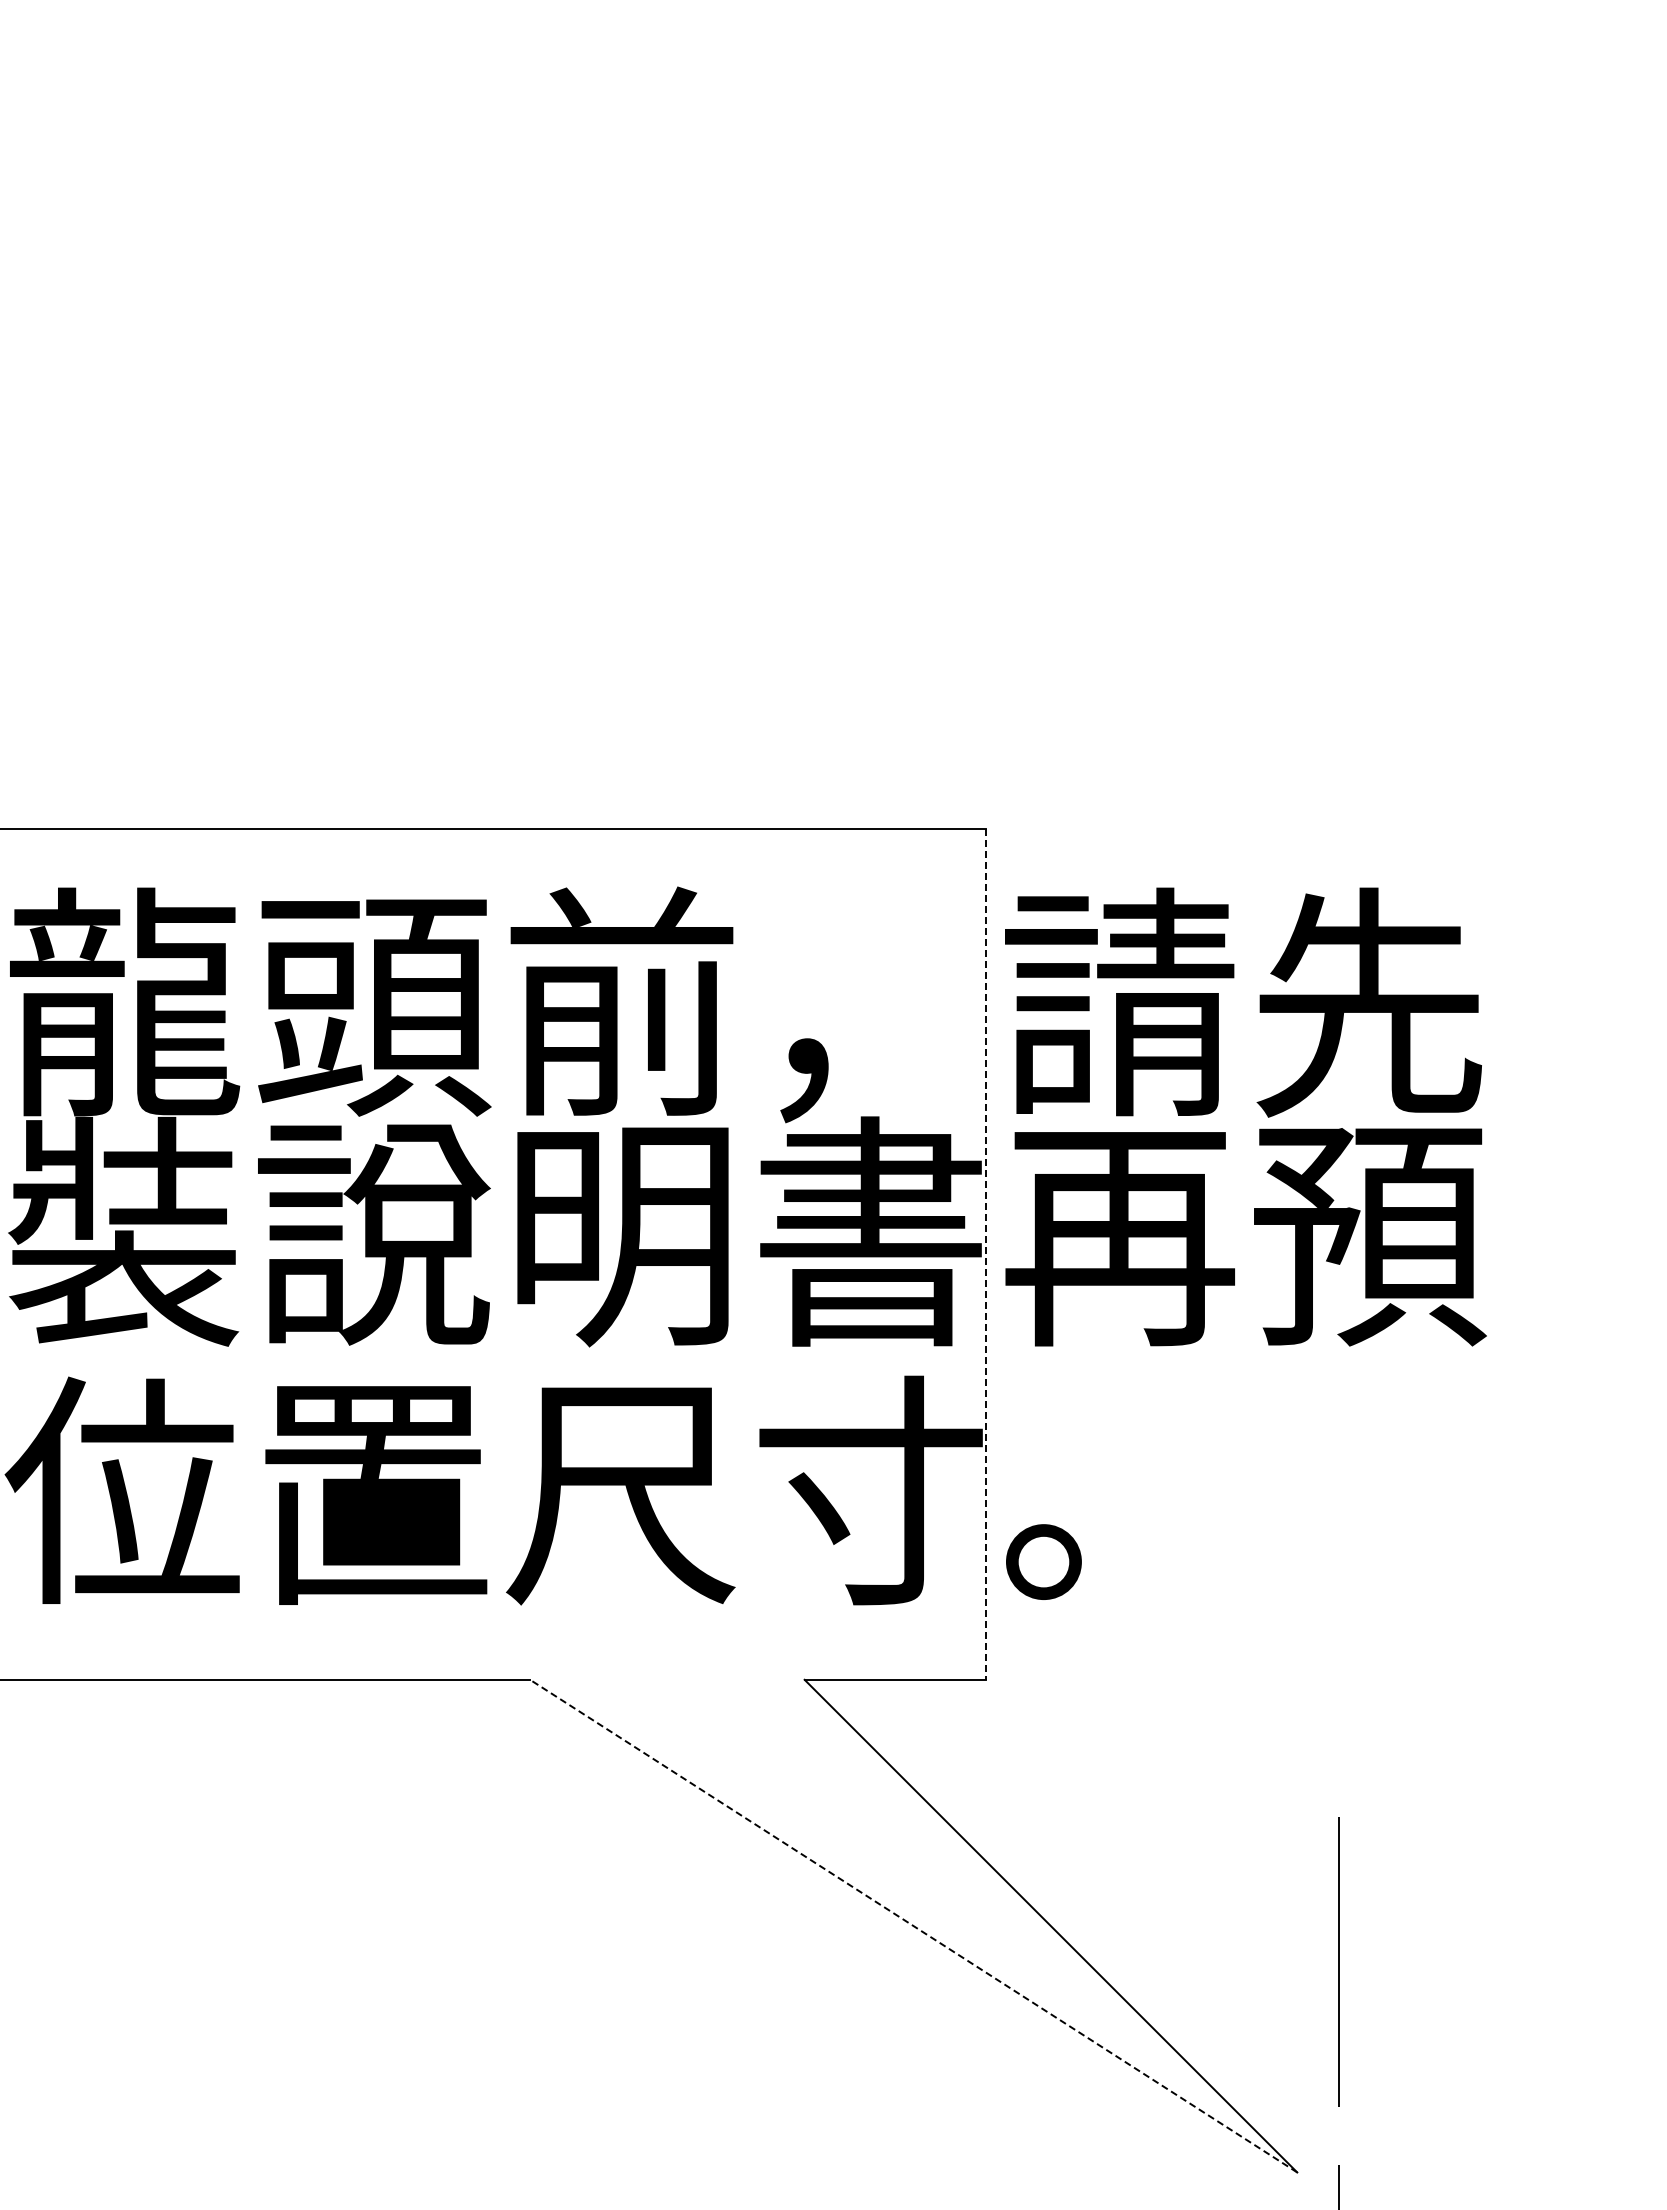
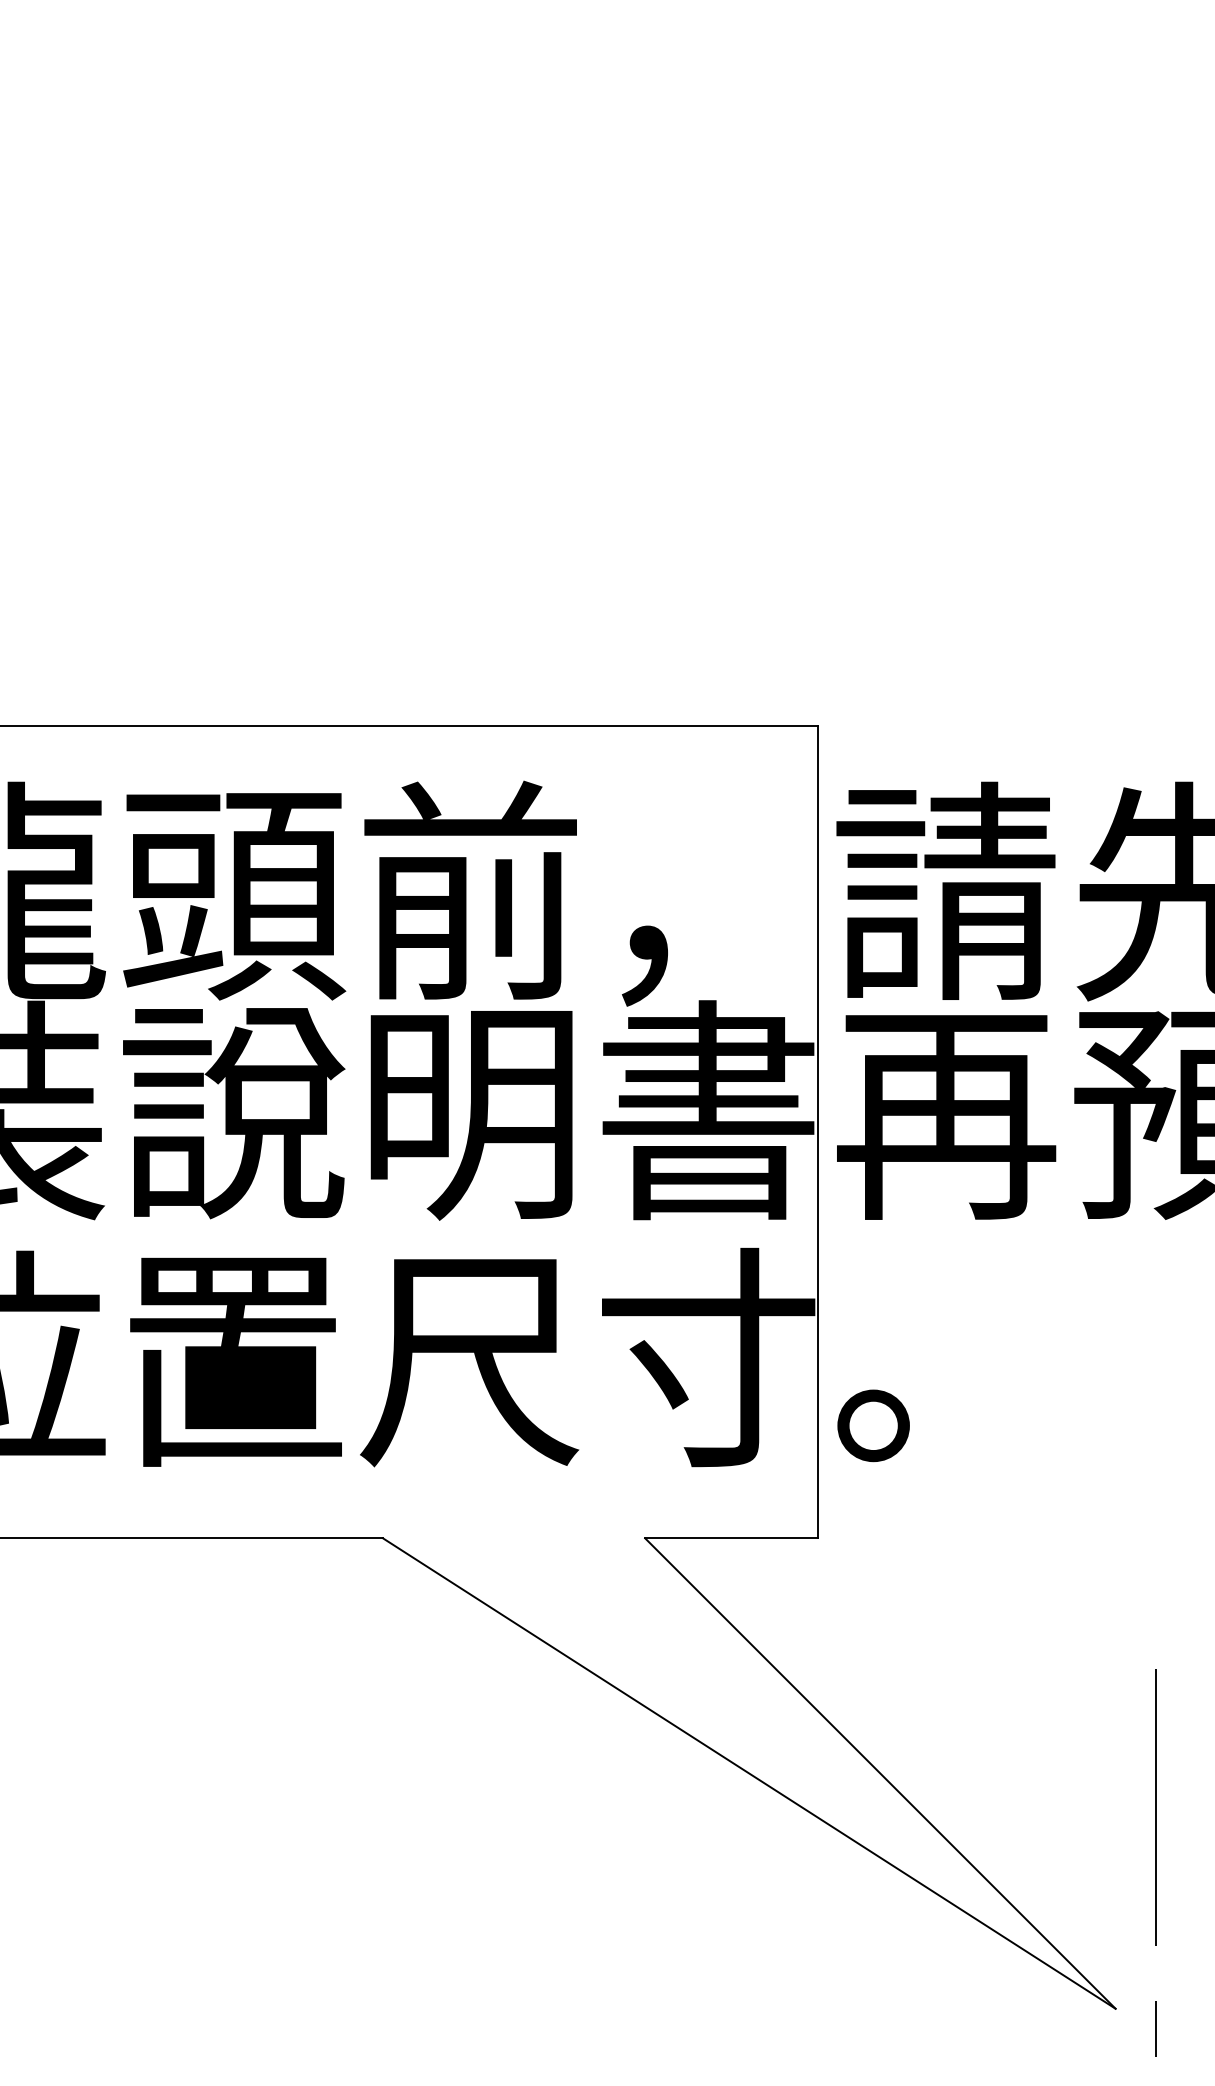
line: (985, 1254) -> (817, 1132), dashed -> solid
line: (913, 1926) -> (749, 1773), dashed -> solid

